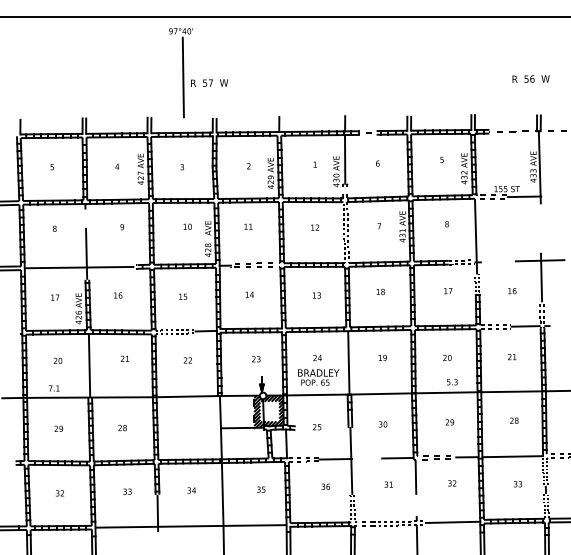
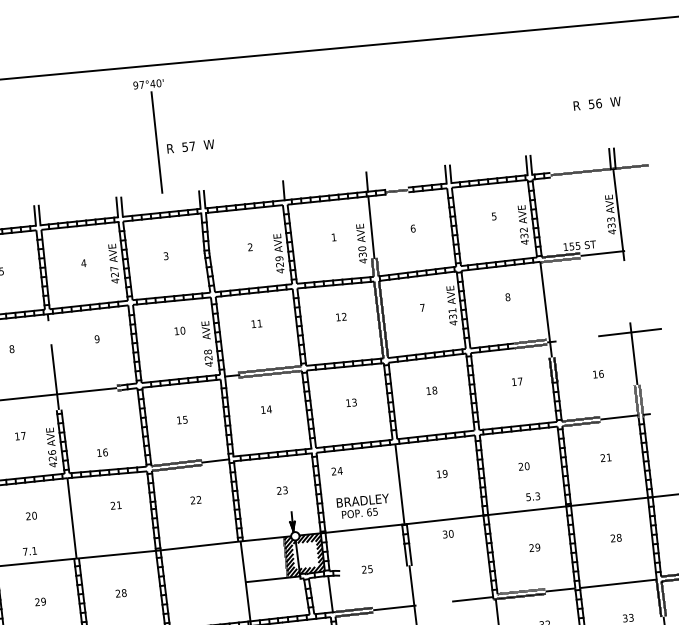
text: (118, 295) -> (102, 452), moved
text: (317, 358) -> (337, 471), moved
text: (383, 424) -> (448, 534), moved

